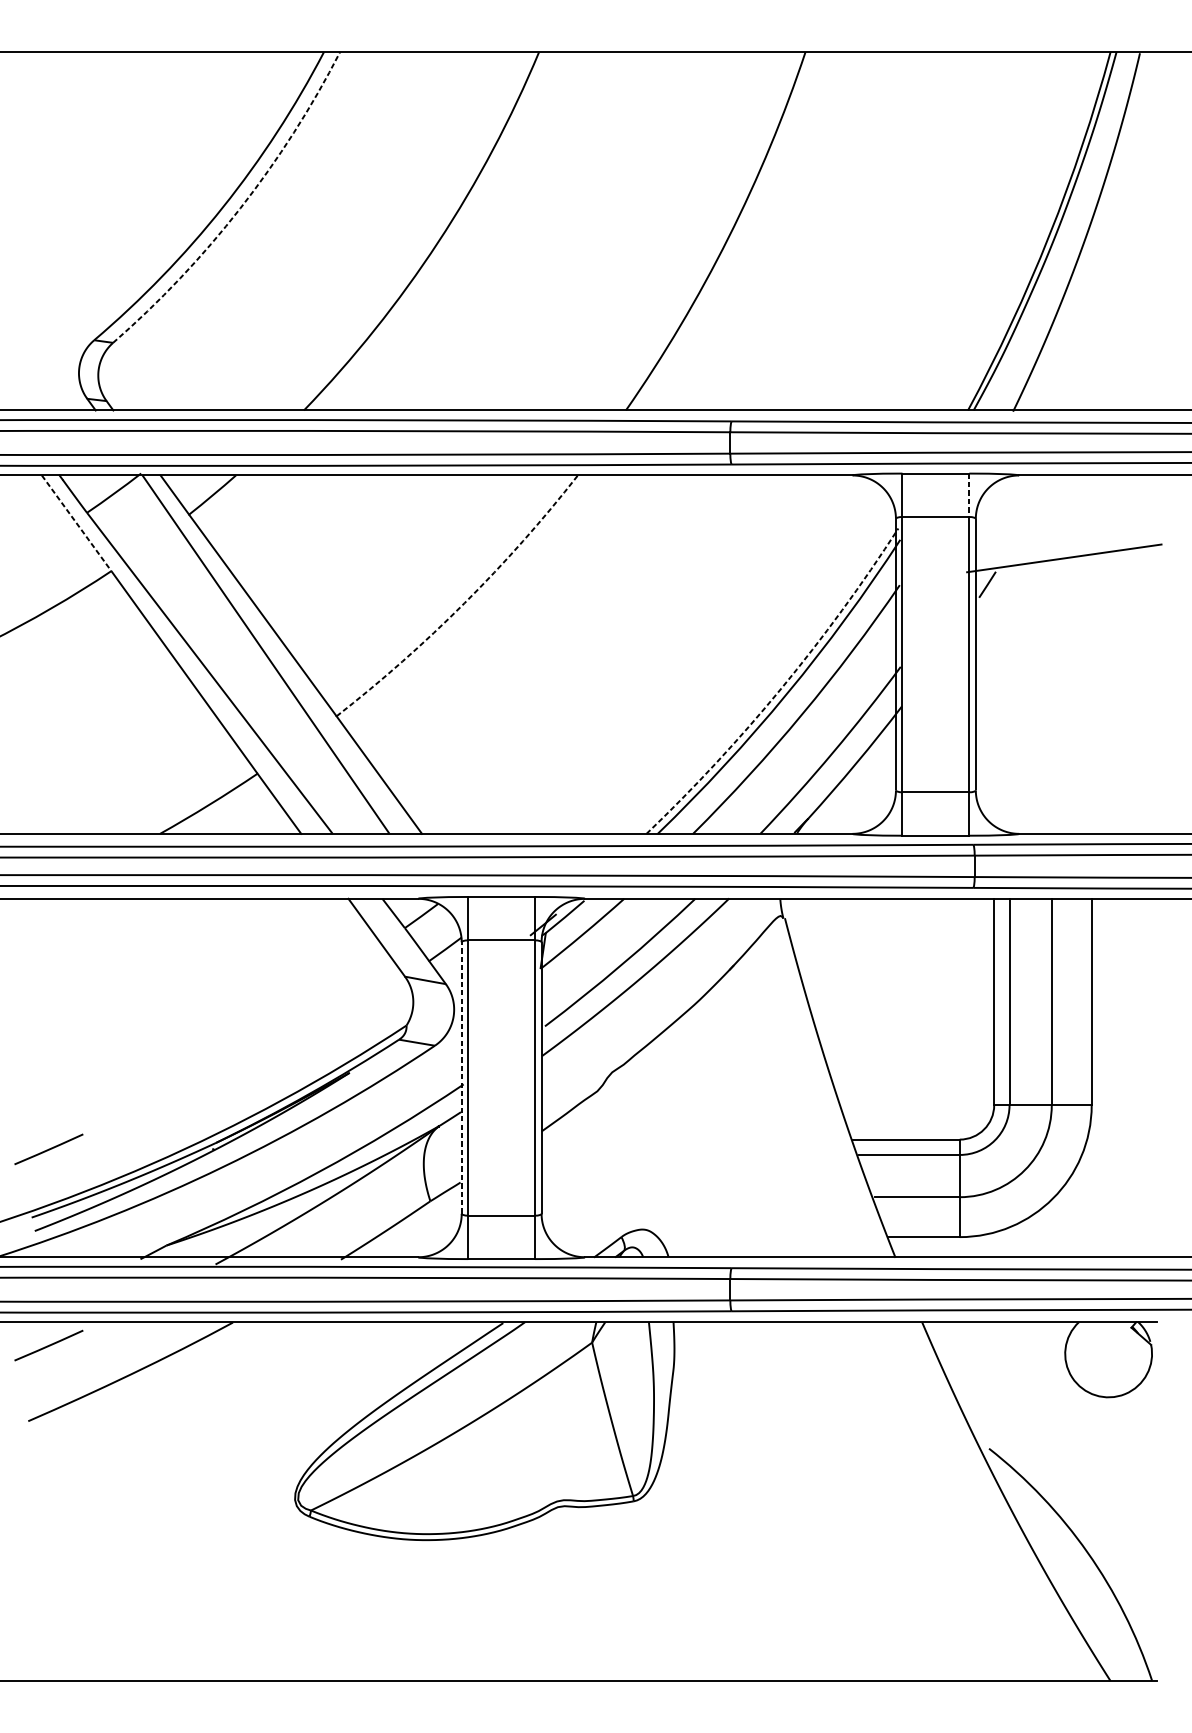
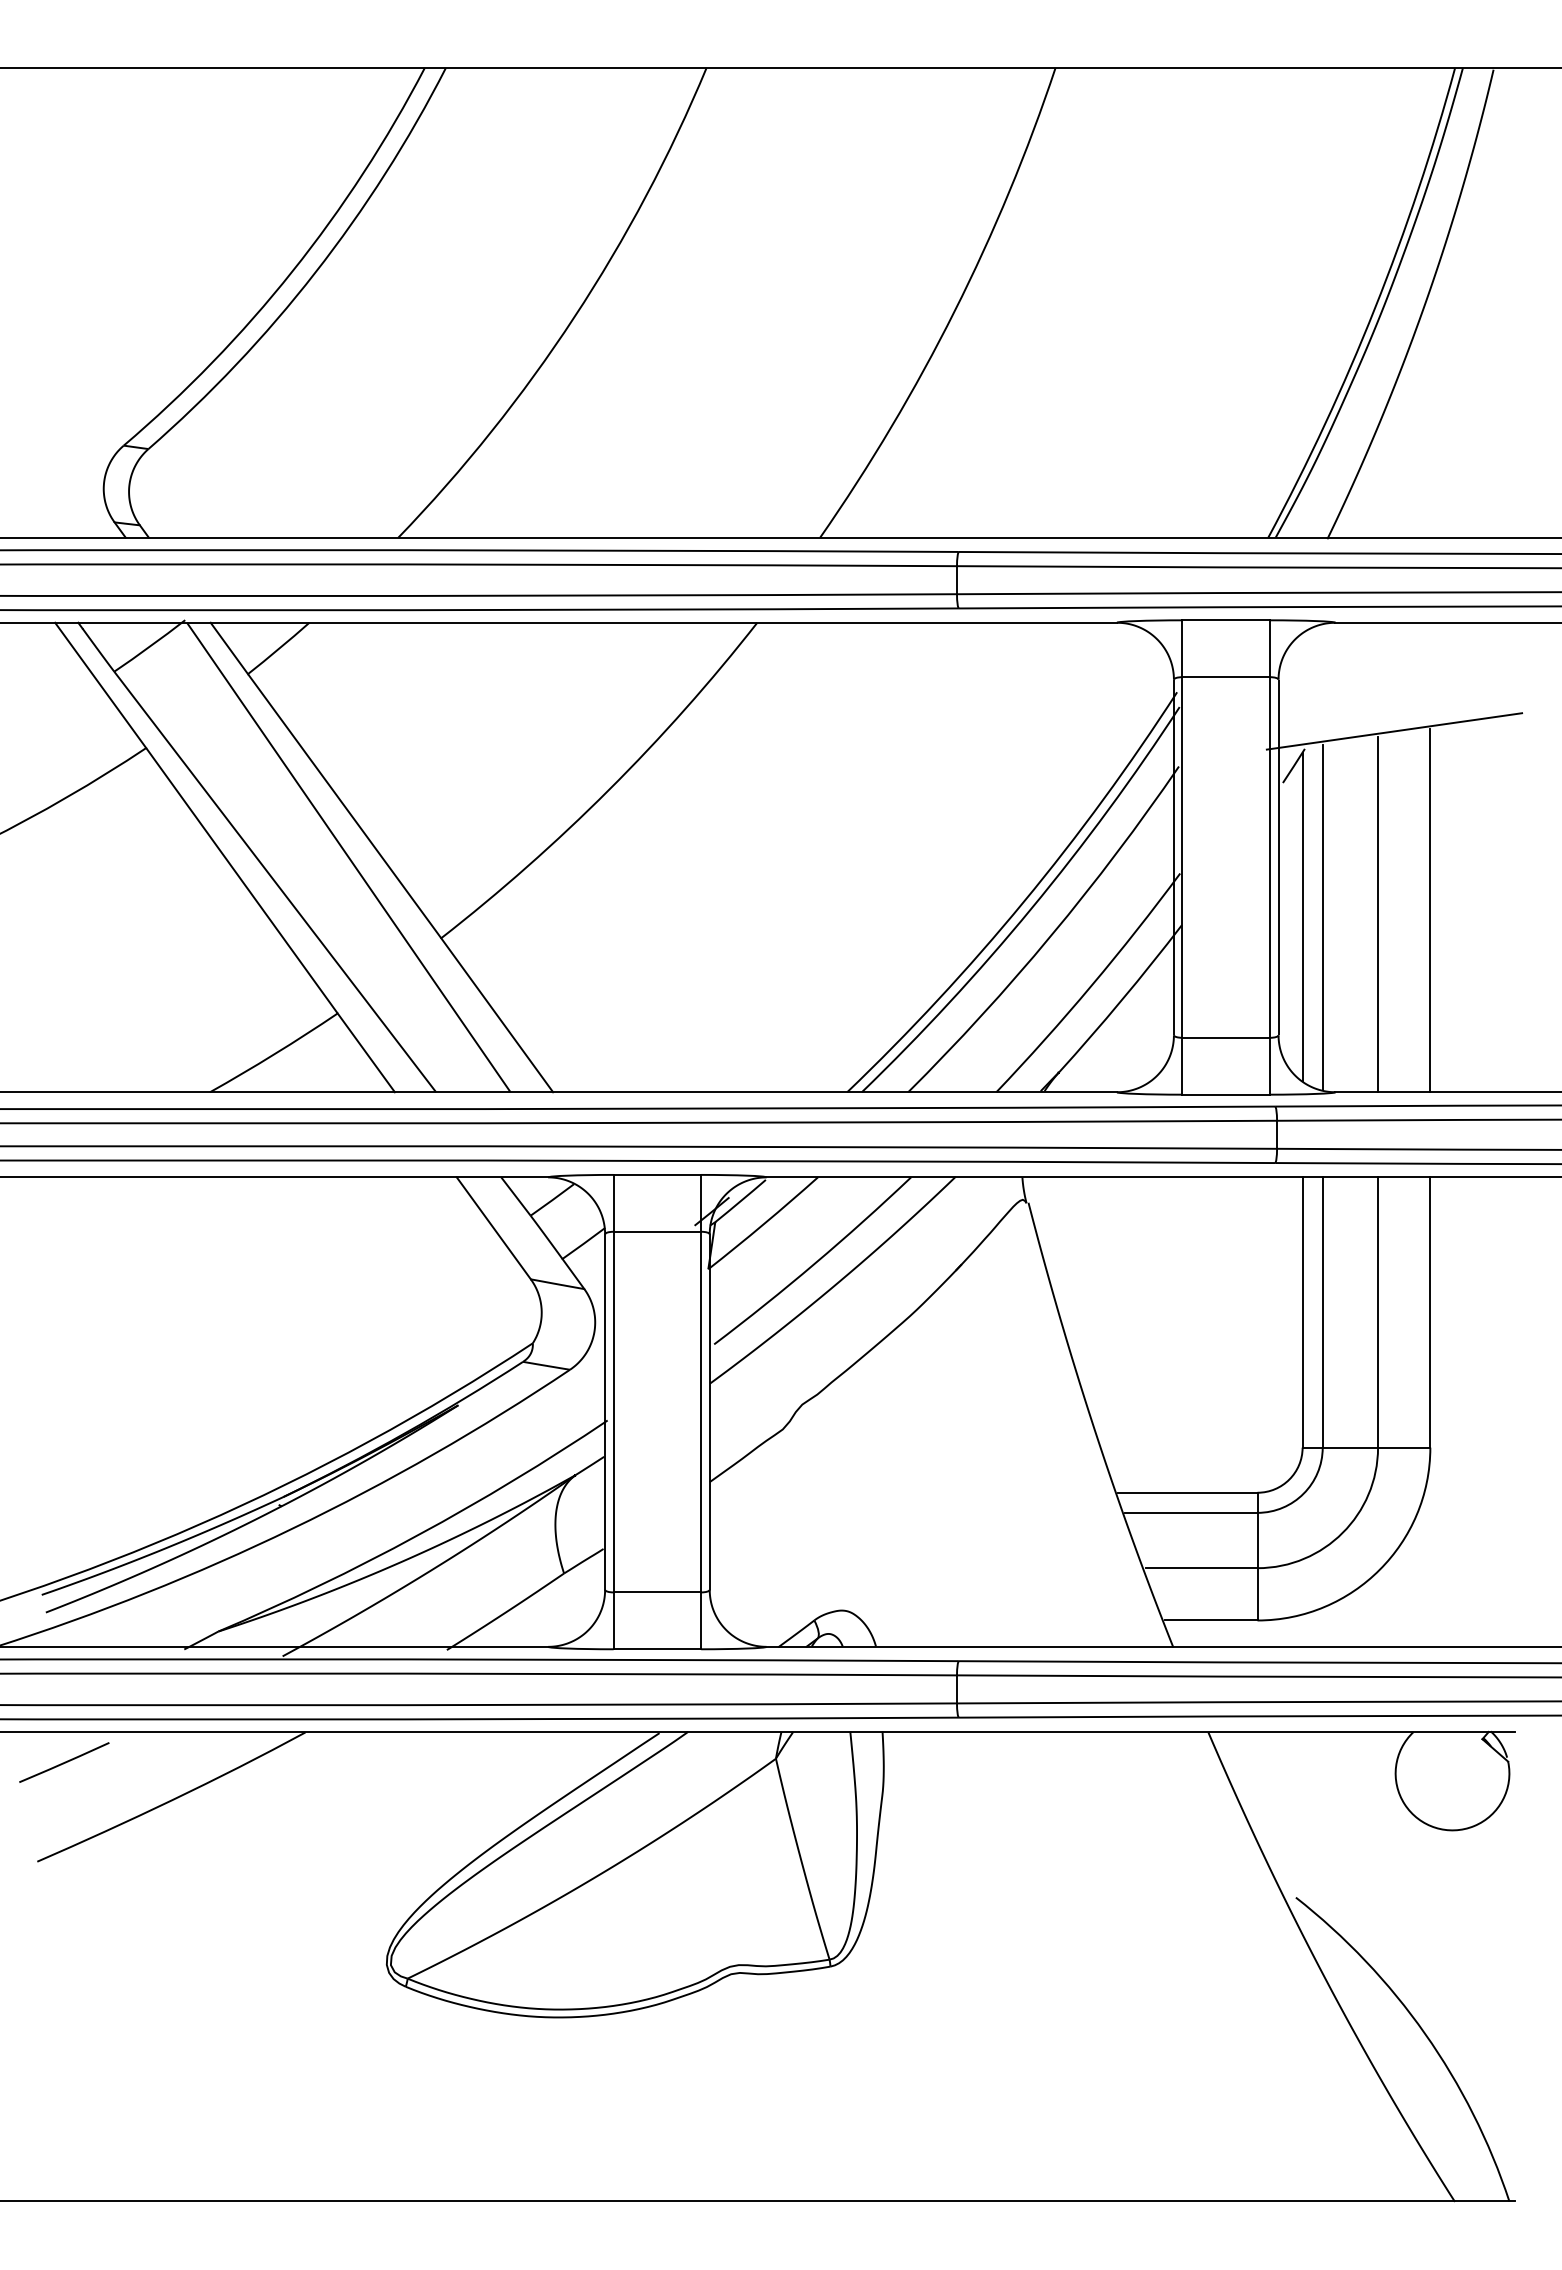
arc: (240, 208) -> (315, 272), dashed -> solid
line: (969, 495) -> (1270, 649), dashed -> solid
line: (76, 523) -> (100, 685), dashed -> solid
arc: (464, 603) -> (608, 790), dashed -> solid
arc: (781, 688) -> (1023, 901), dashed -> solid
line: (1091, 695) -> (1430, 910), added
line: (1052, 698) -> (1378, 914), added
line: (994, 699) -> (1302, 916), added
line: (1009, 700) -> (1322, 917), added
line: (462, 1078) -> (605, 1412), dashed -> solid
line: (49, 1149) -> (64, 1505), removed

